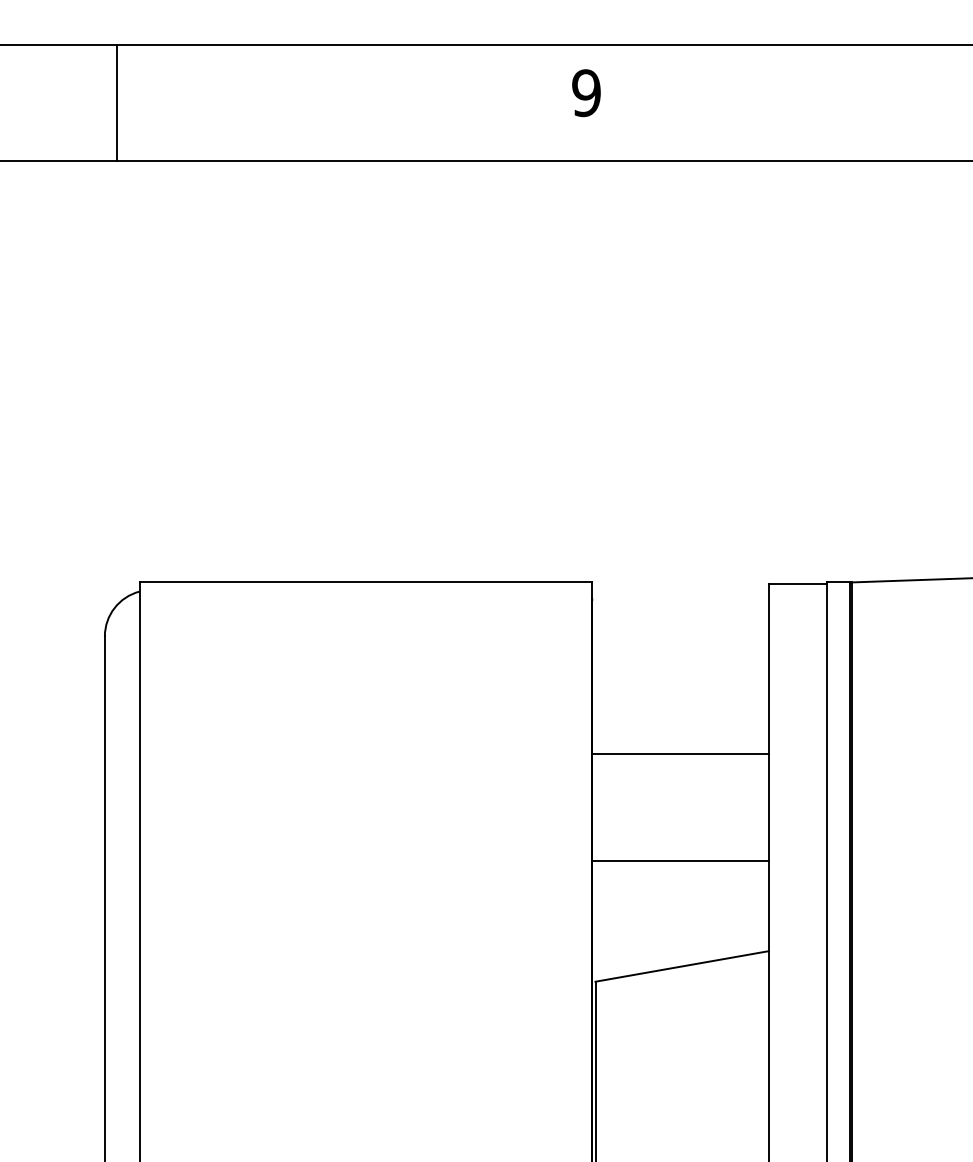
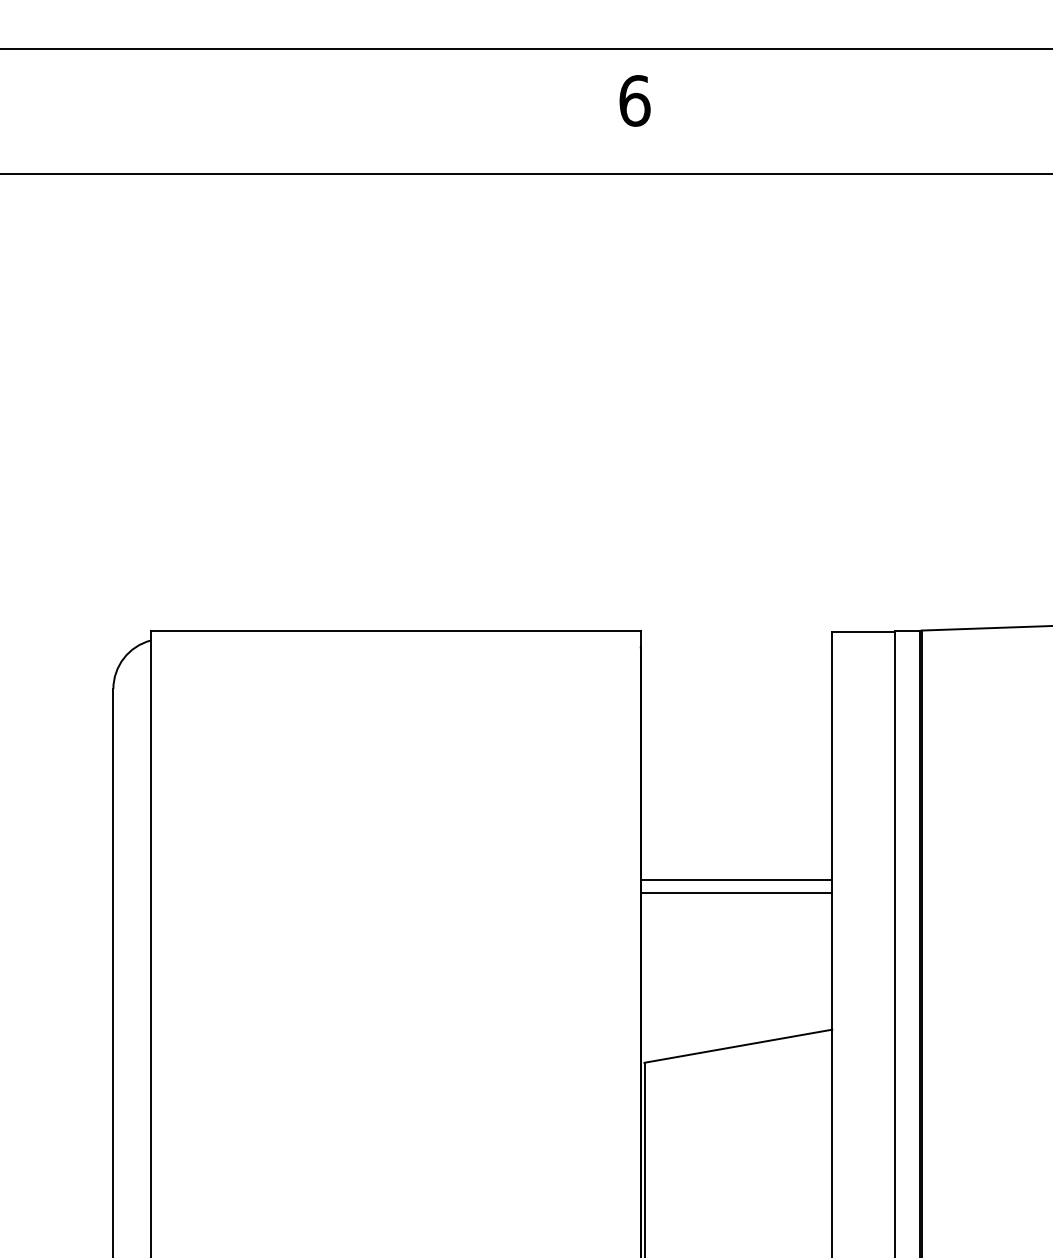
text: (586, 93) -> (634, 101), 9 -> 6
line: (117, 102) -> (127, 111), removed
line: (680, 753) -> (736, 879), moved
line: (680, 860) -> (736, 892), moved

